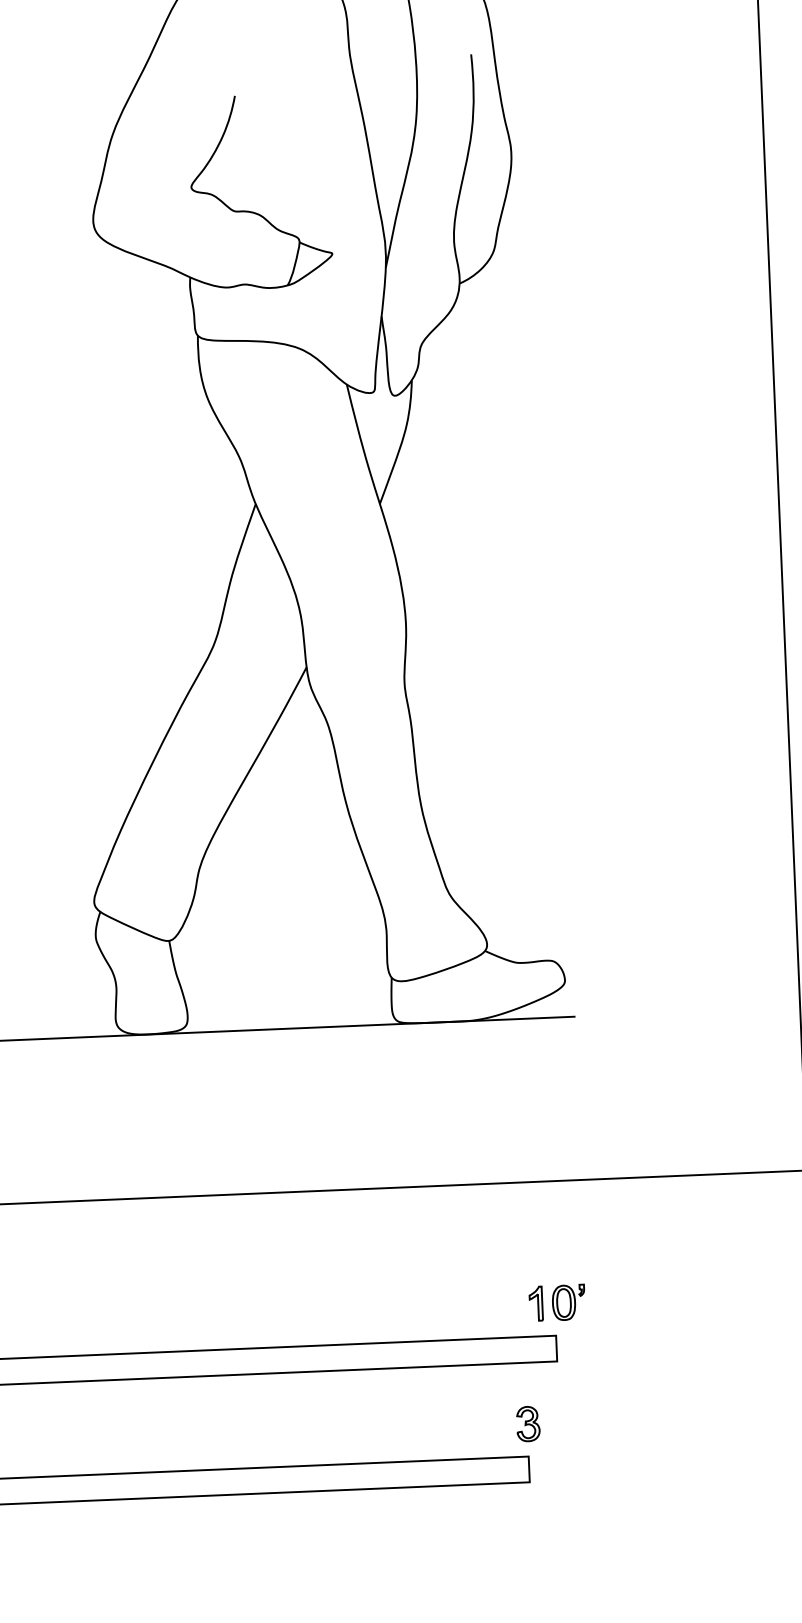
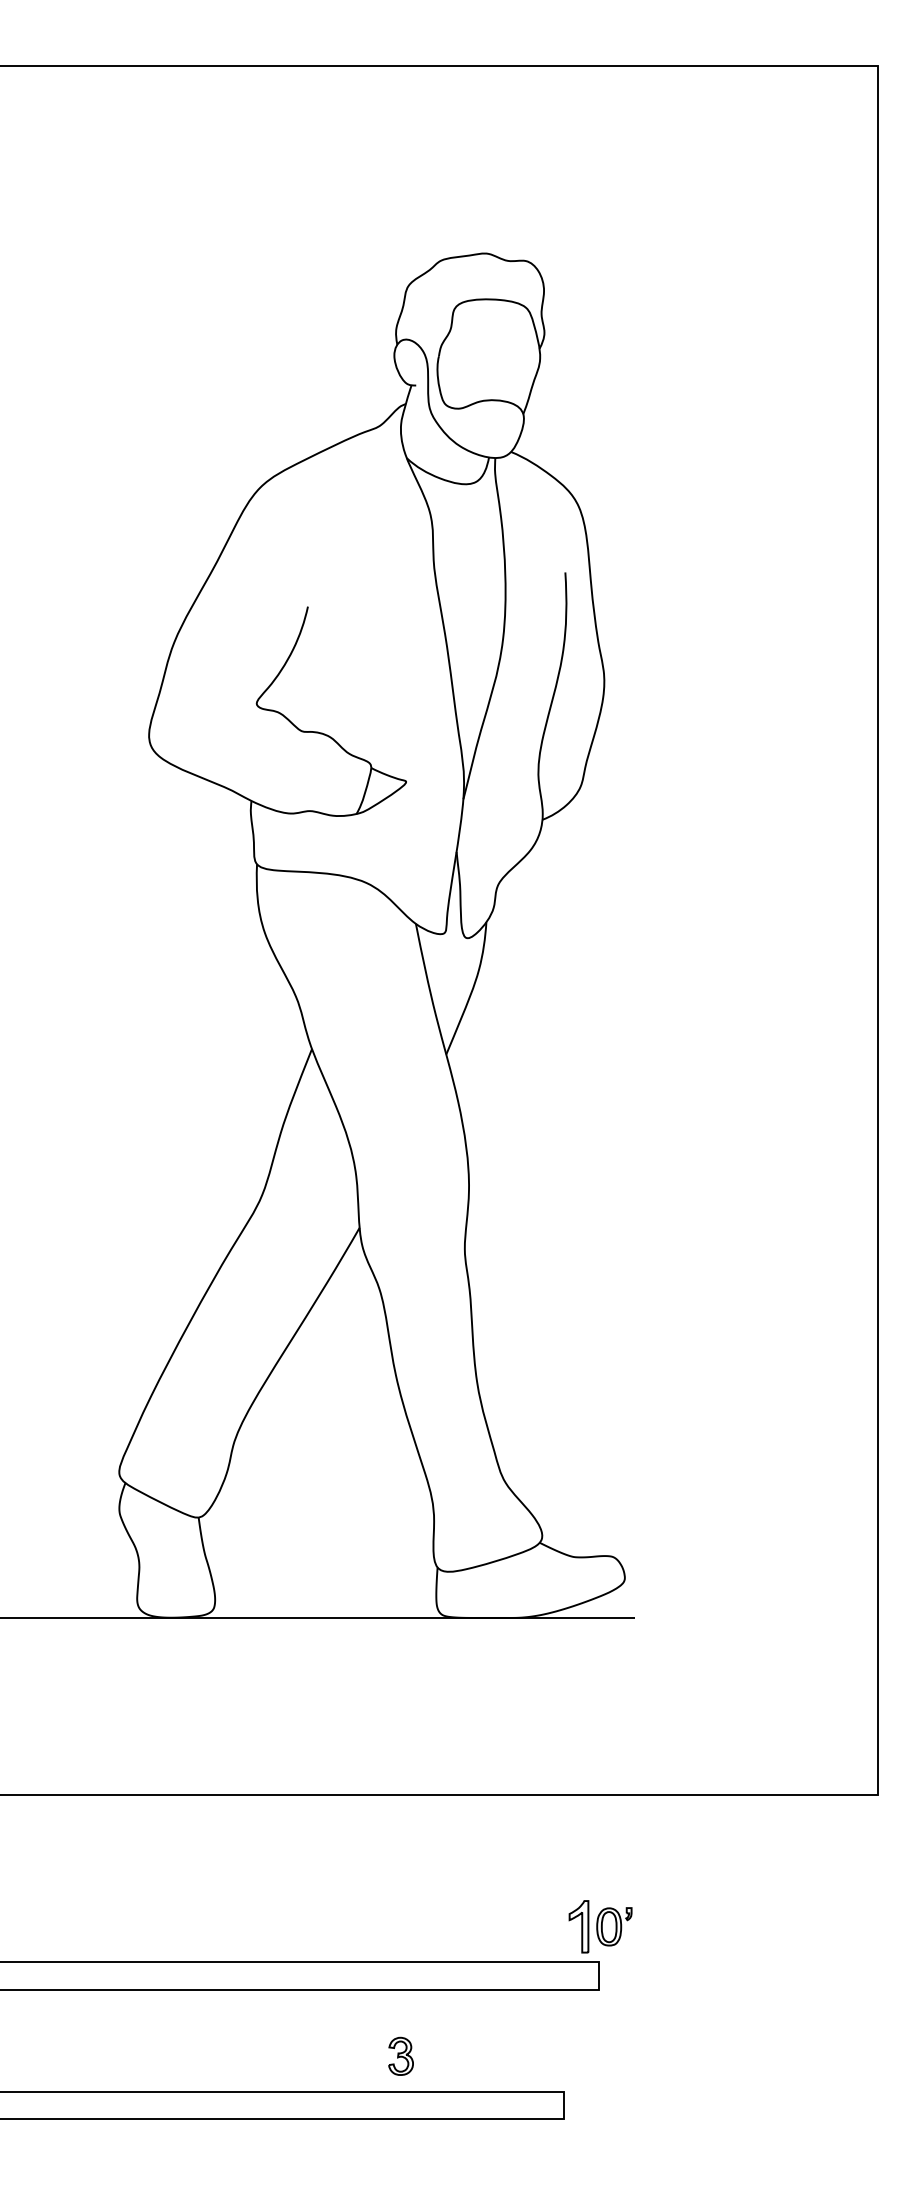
part: (535, 1303) -> (578, 1926), size x1.4
part: (527, 1423) -> (400, 2055), moved

